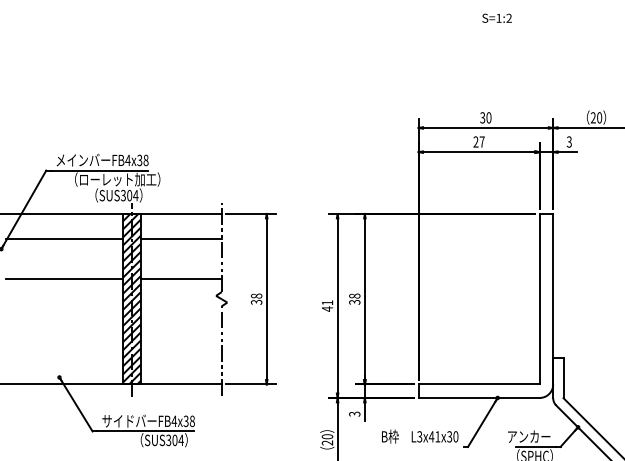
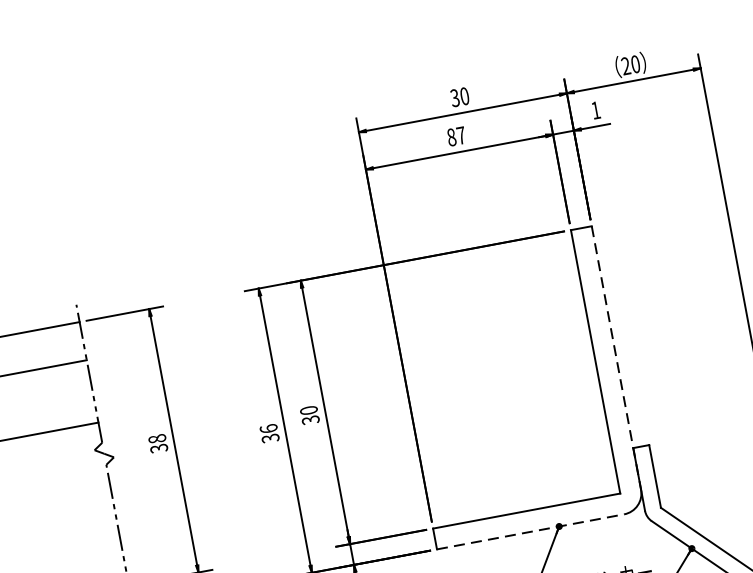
text: (475, 141) -> (450, 136), 27 -> 87
text: (568, 141) -> (594, 109), 3 -> 1
text: (355, 295) -> (309, 409), 38 -> 30
line: (553, 299) -> (616, 358), solid -> dashed
text: (327, 305) -> (269, 432), 41 -> 36
line: (479, 397) -> (530, 531), solid -> dashed

